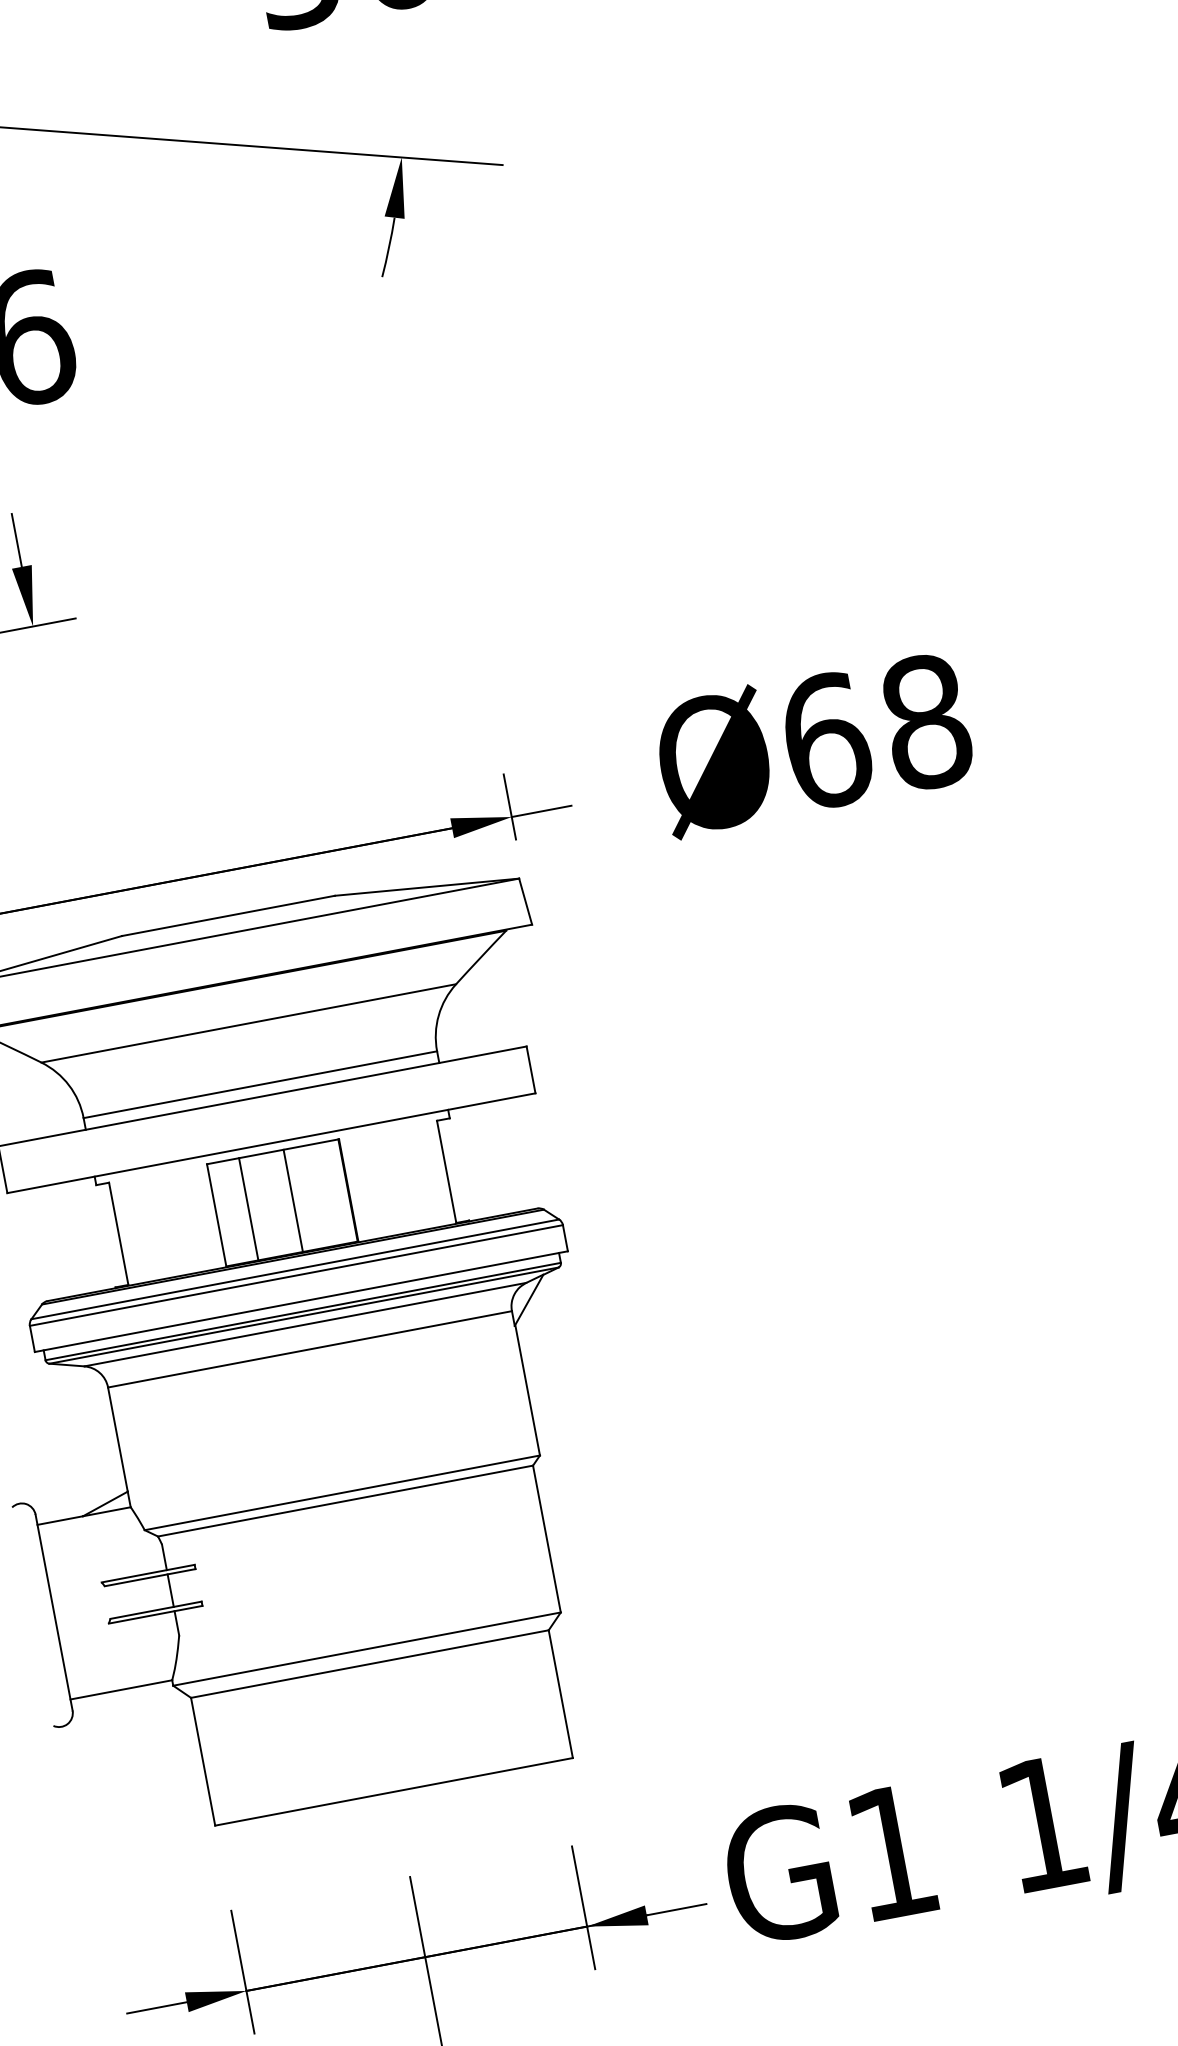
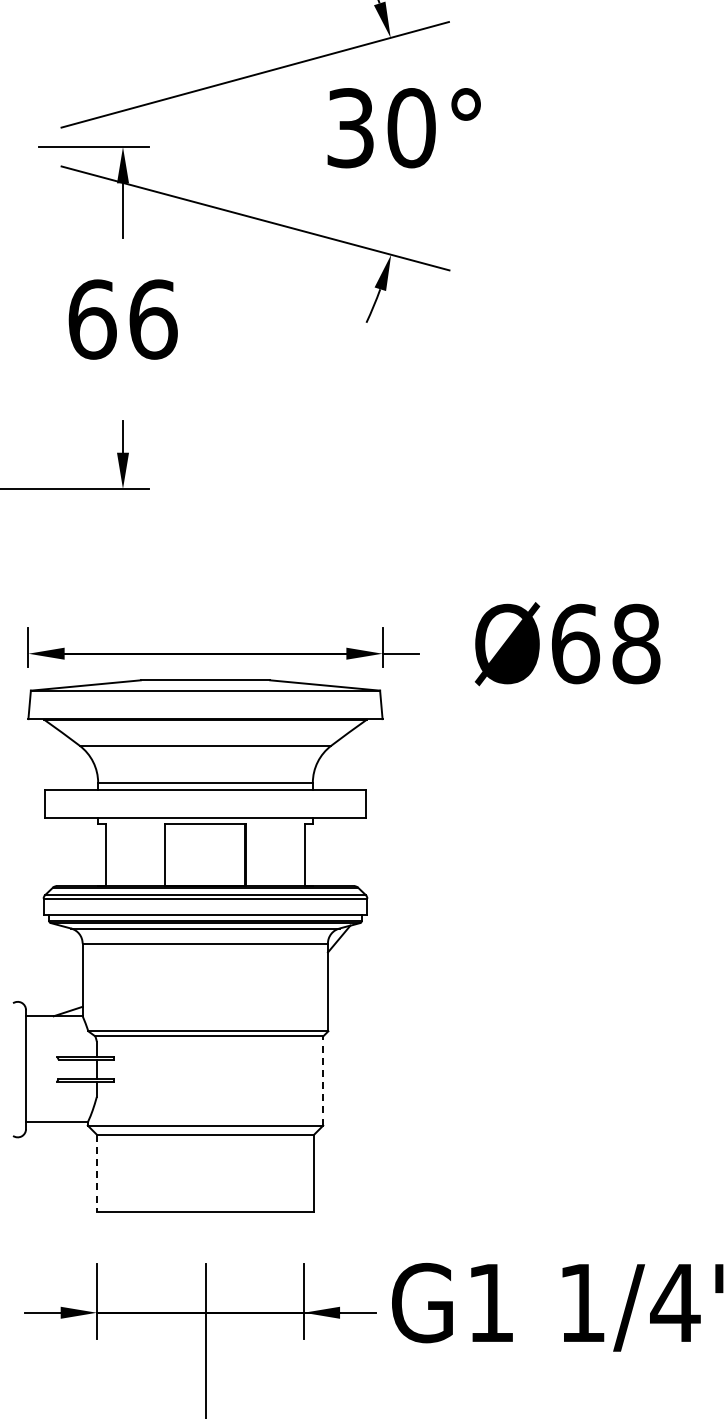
line: (292, 1200) -> (211, 854), removed
line: (248, 1209) -> (184, 854), removed
line: (547, 1539) -> (323, 1081), solid -> dashed
line: (202, 1761) -> (96, 1173), solid -> dashed

